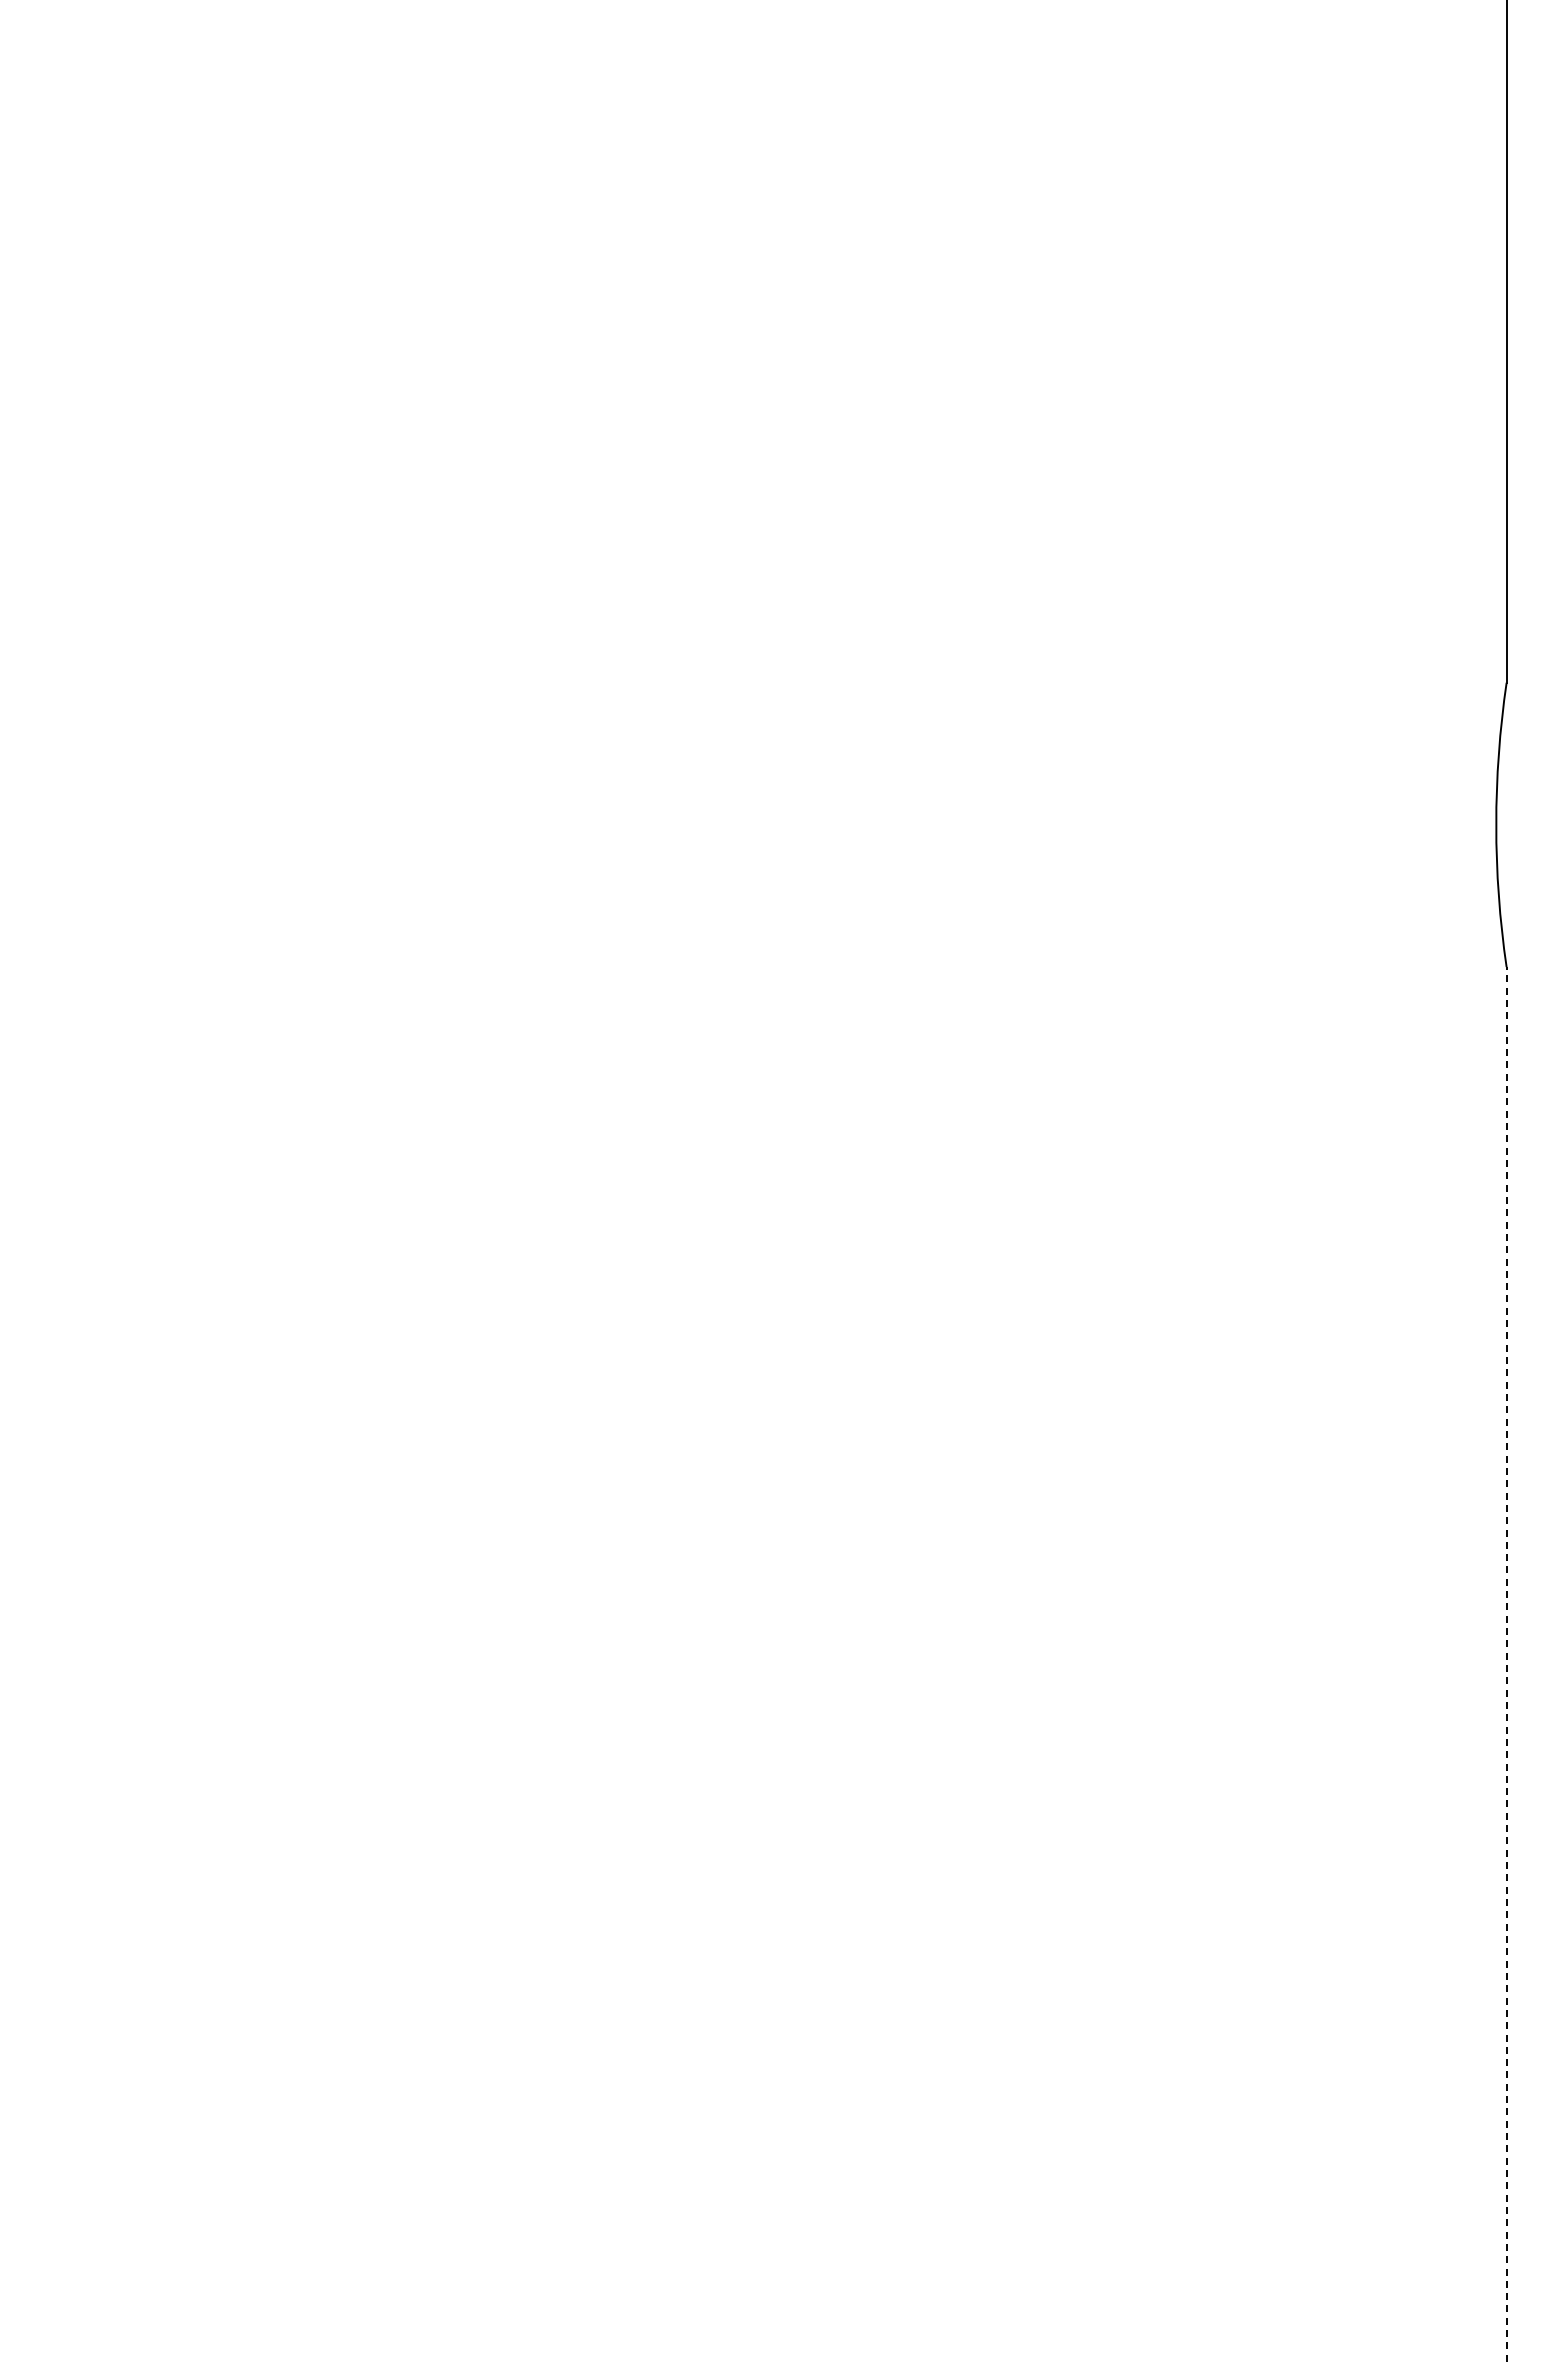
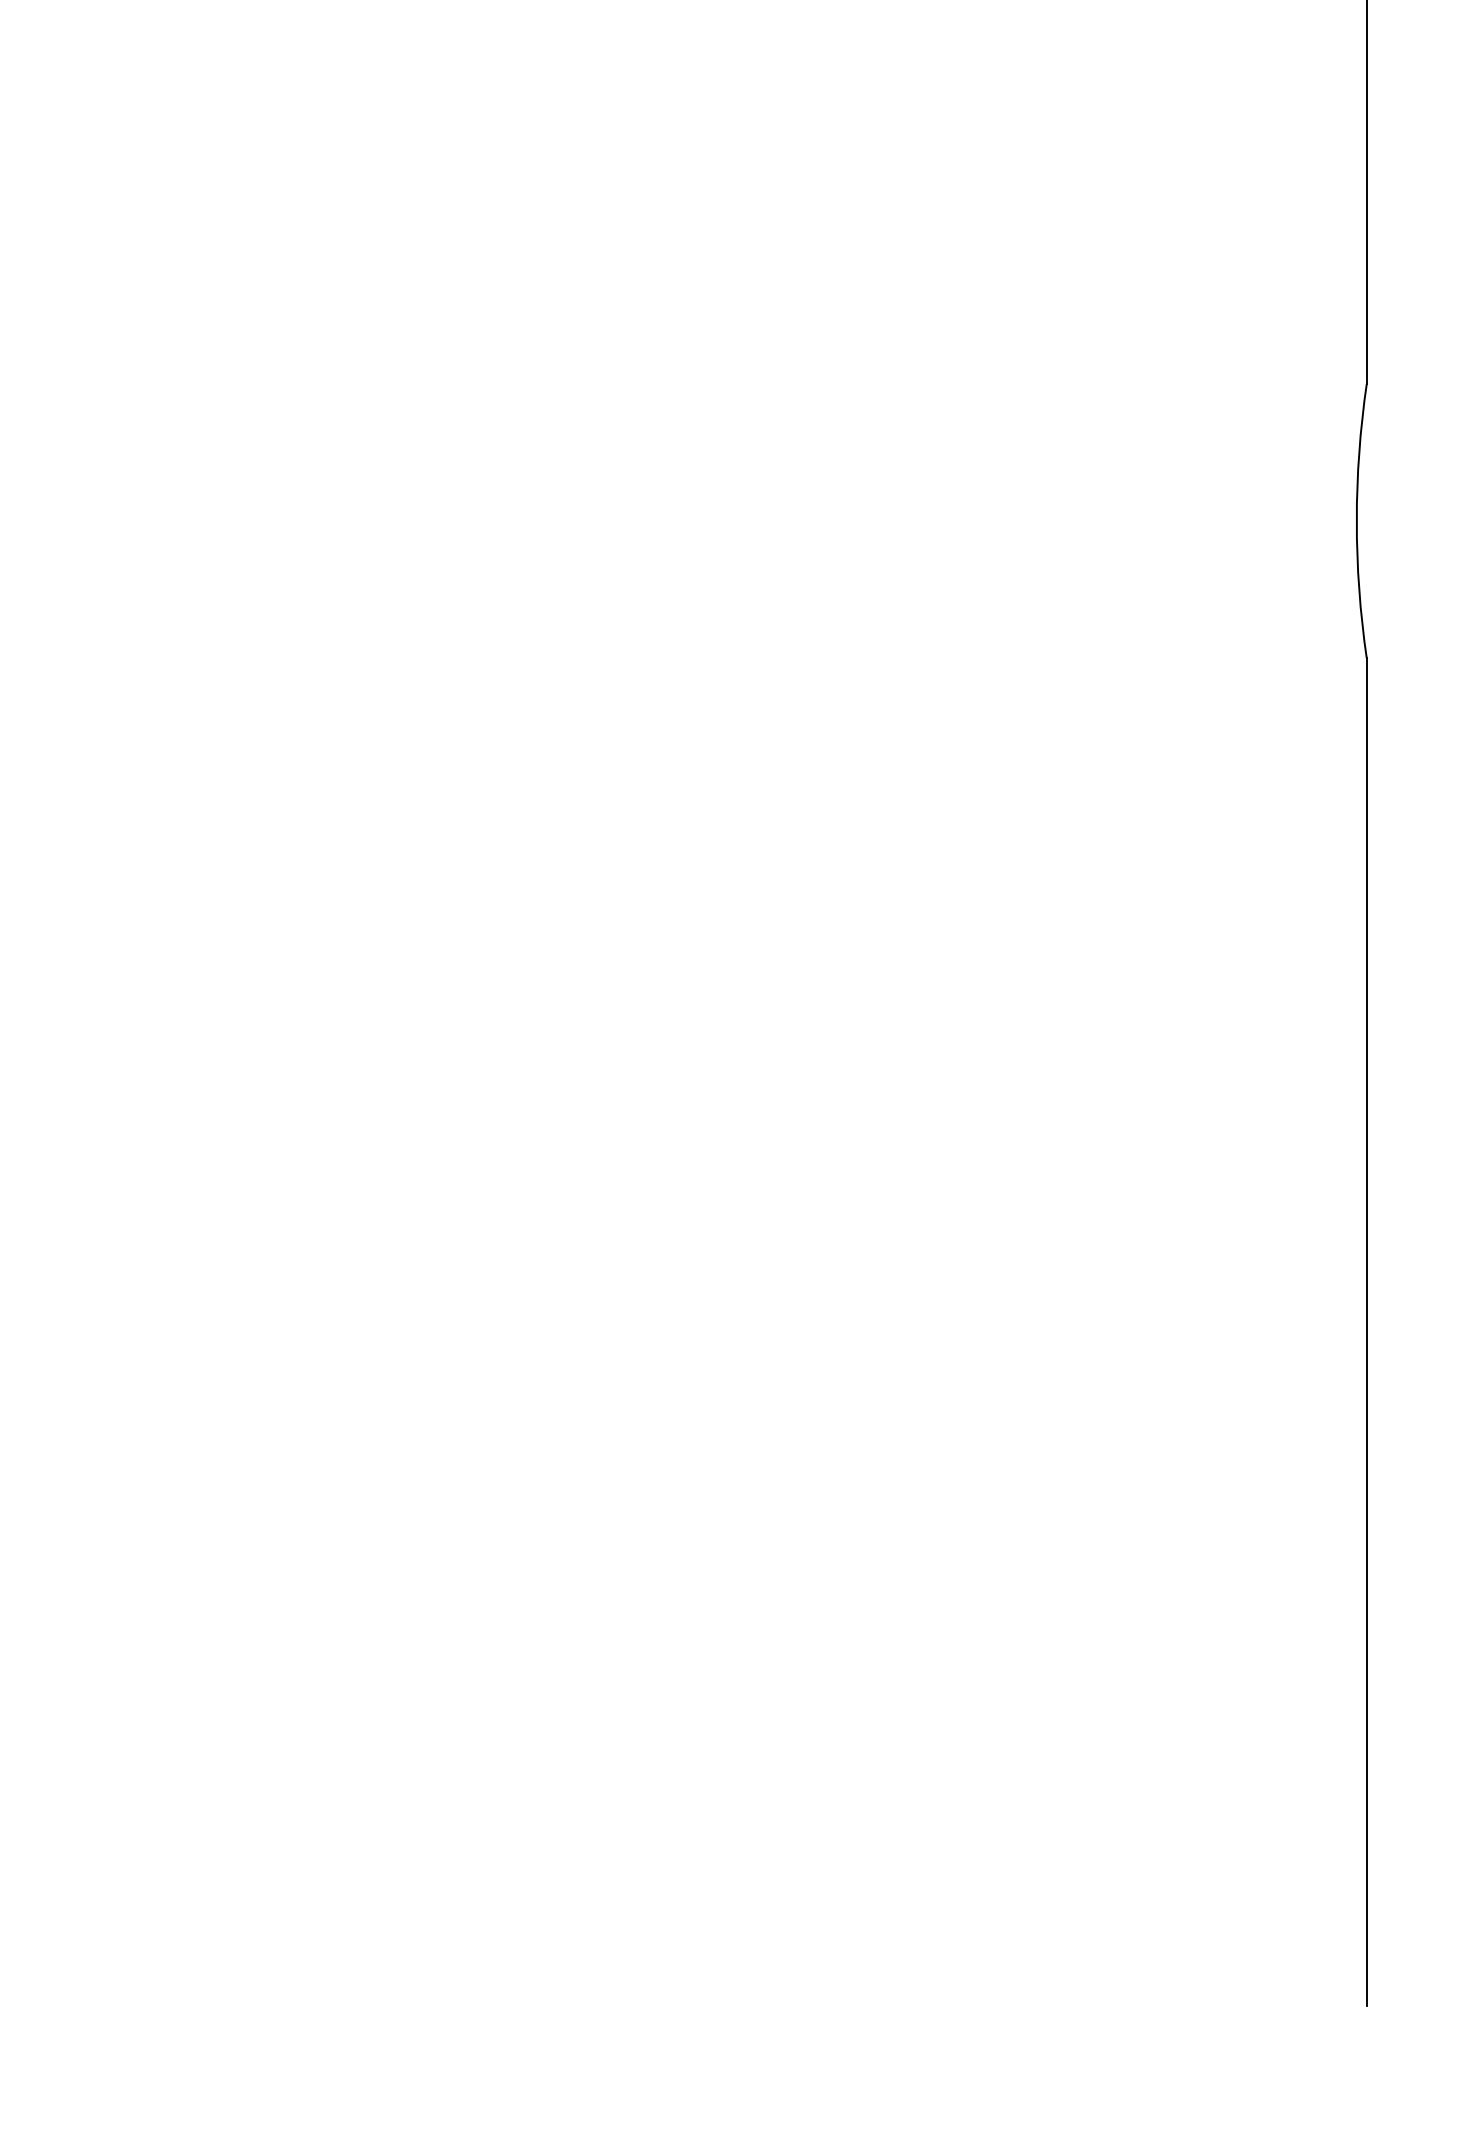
line: (1506, 1663) -> (1366, 1331), dashed -> solid

